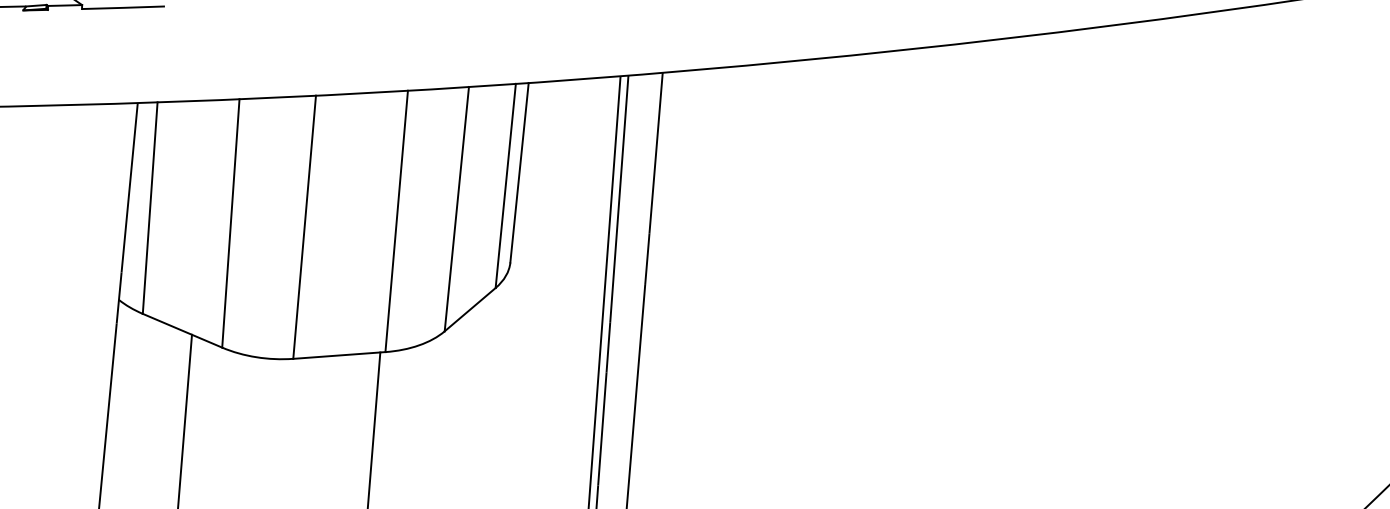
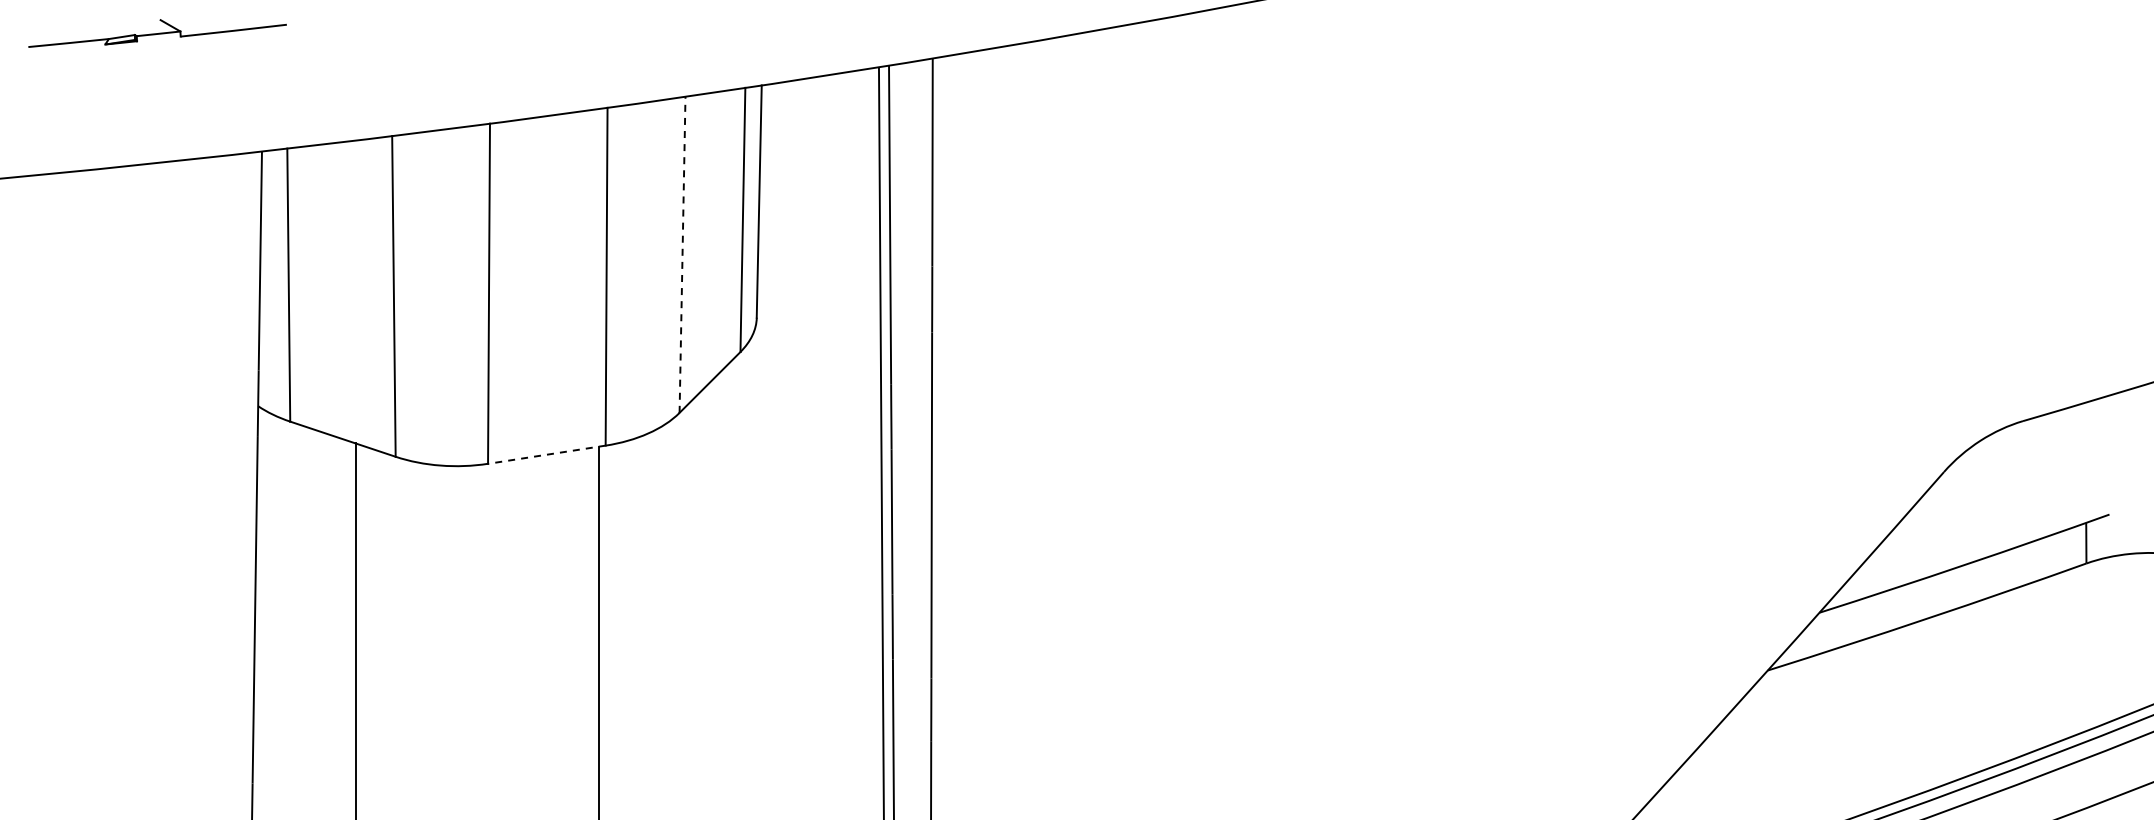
line: (456, 208) -> (682, 254), solid -> dashed
line: (339, 355) -> (546, 454), solid -> dashed

